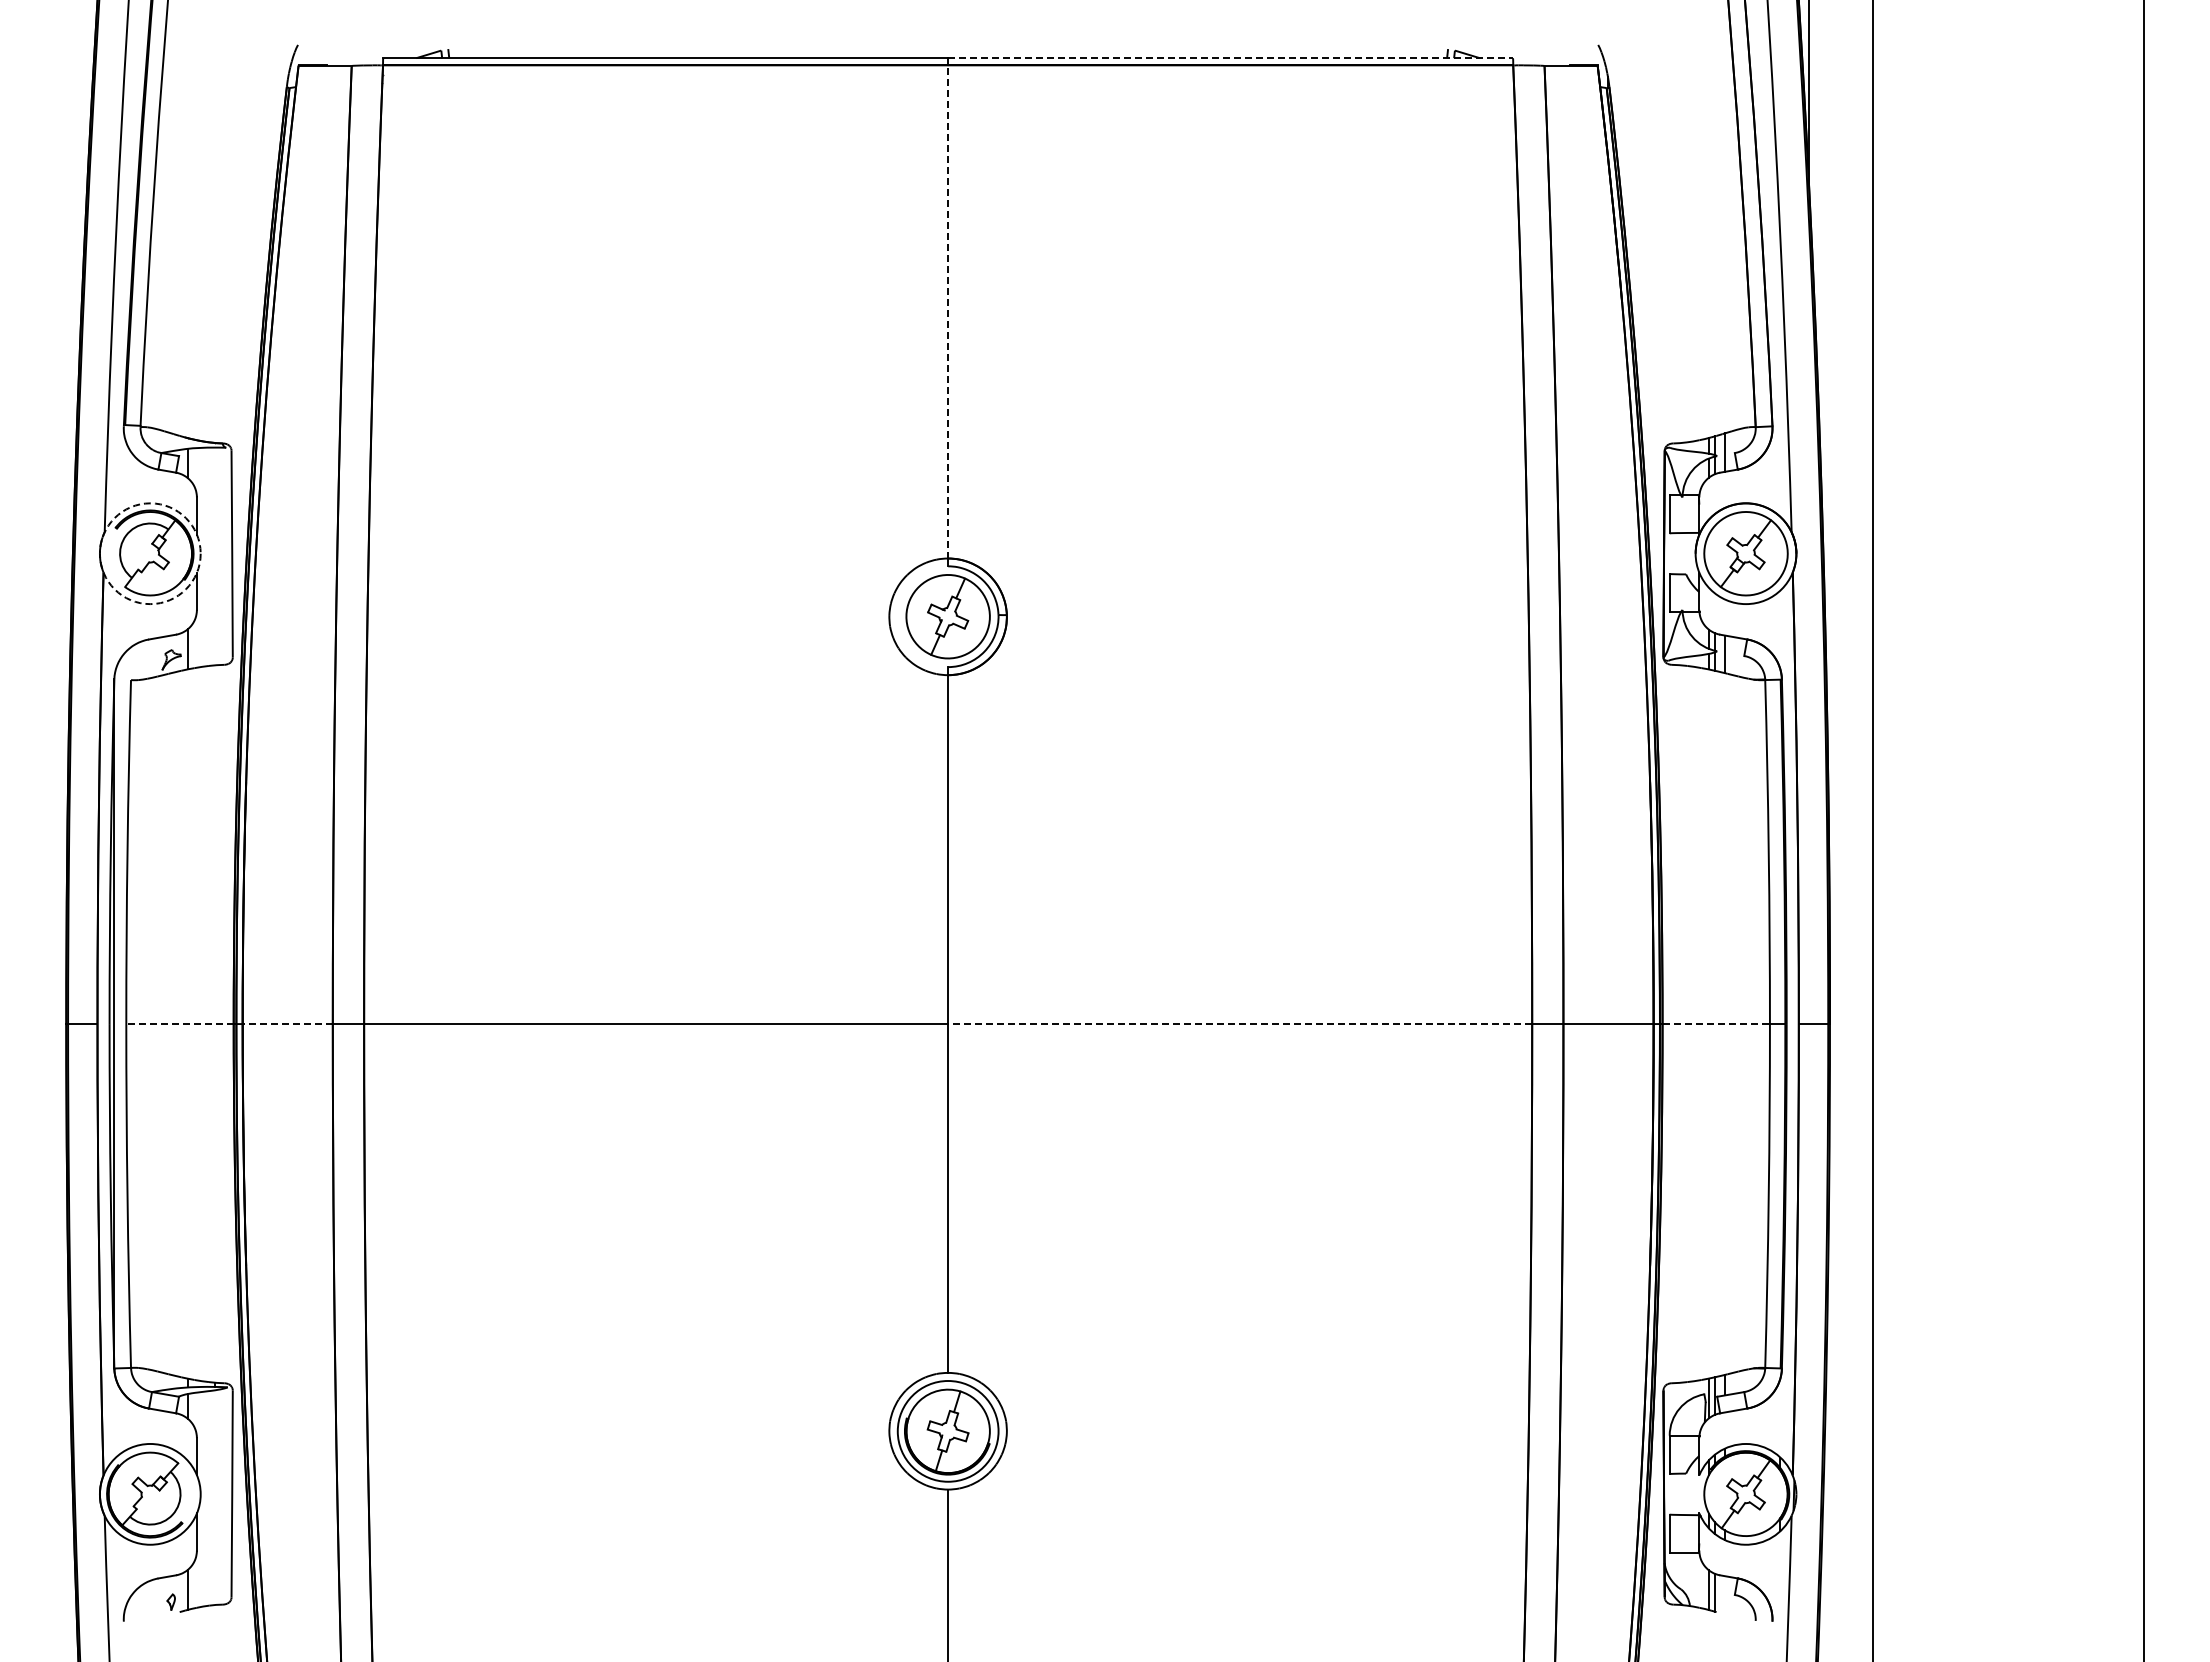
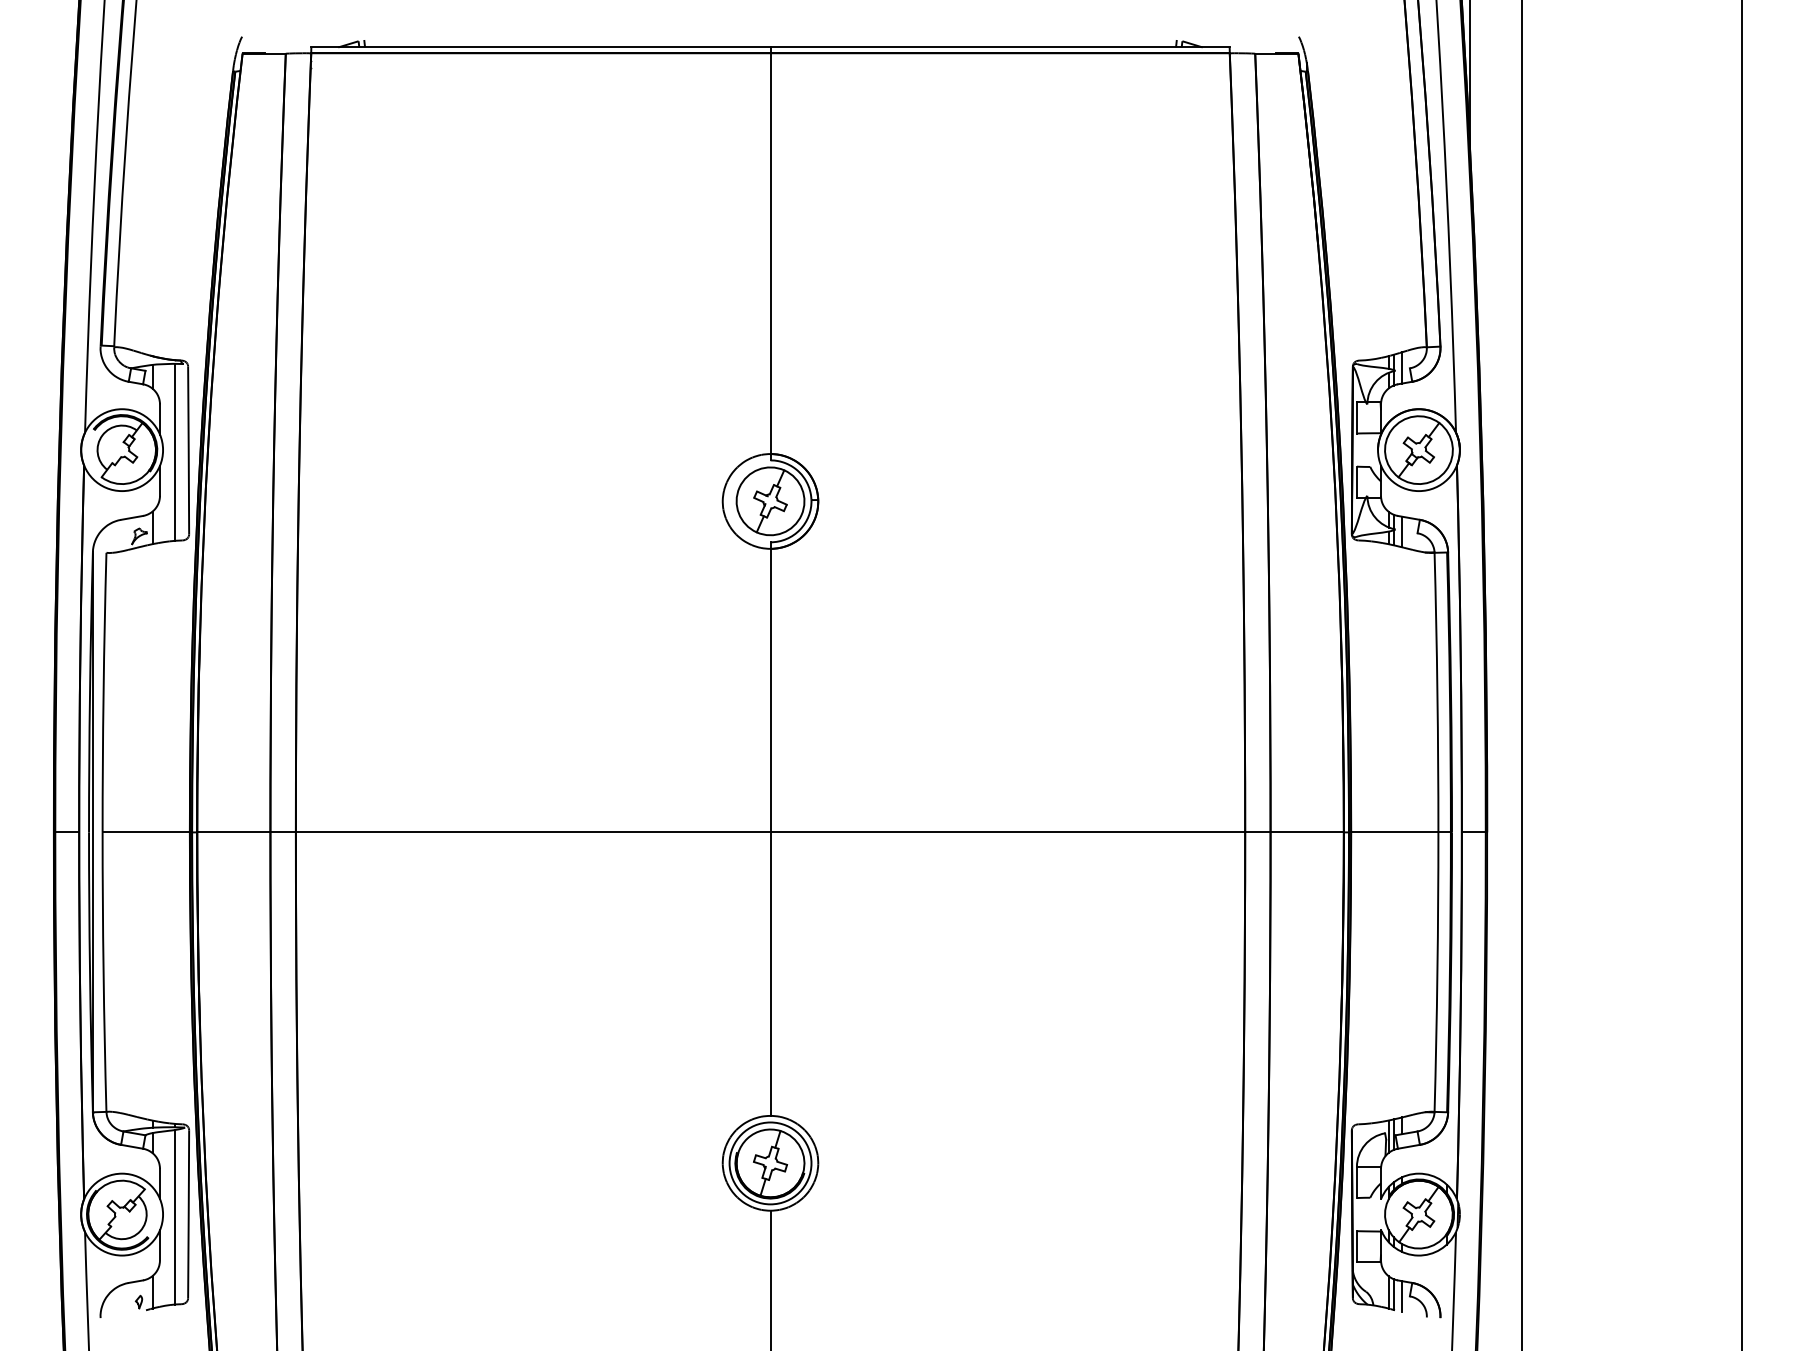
line: (1231, 58) -> (1000, 47), dashed -> solid
line: (948, 311) -> (770, 253), dashed -> solid
circle: (149, 553) -> (121, 449), dashed -> solid
line: (215, 556) -> (175, 452), added
line: (180, 1024) -> (146, 832), dashed -> solid
line: (287, 1024) -> (233, 832), dashed -> solid
line: (1239, 1024) -> (1007, 832), dashed -> solid
line: (1716, 1024) -> (1394, 832), dashed -> solid
line: (215, 1497) -> (175, 1217), added
line: (1725, 1595) -> (1402, 1296), added

